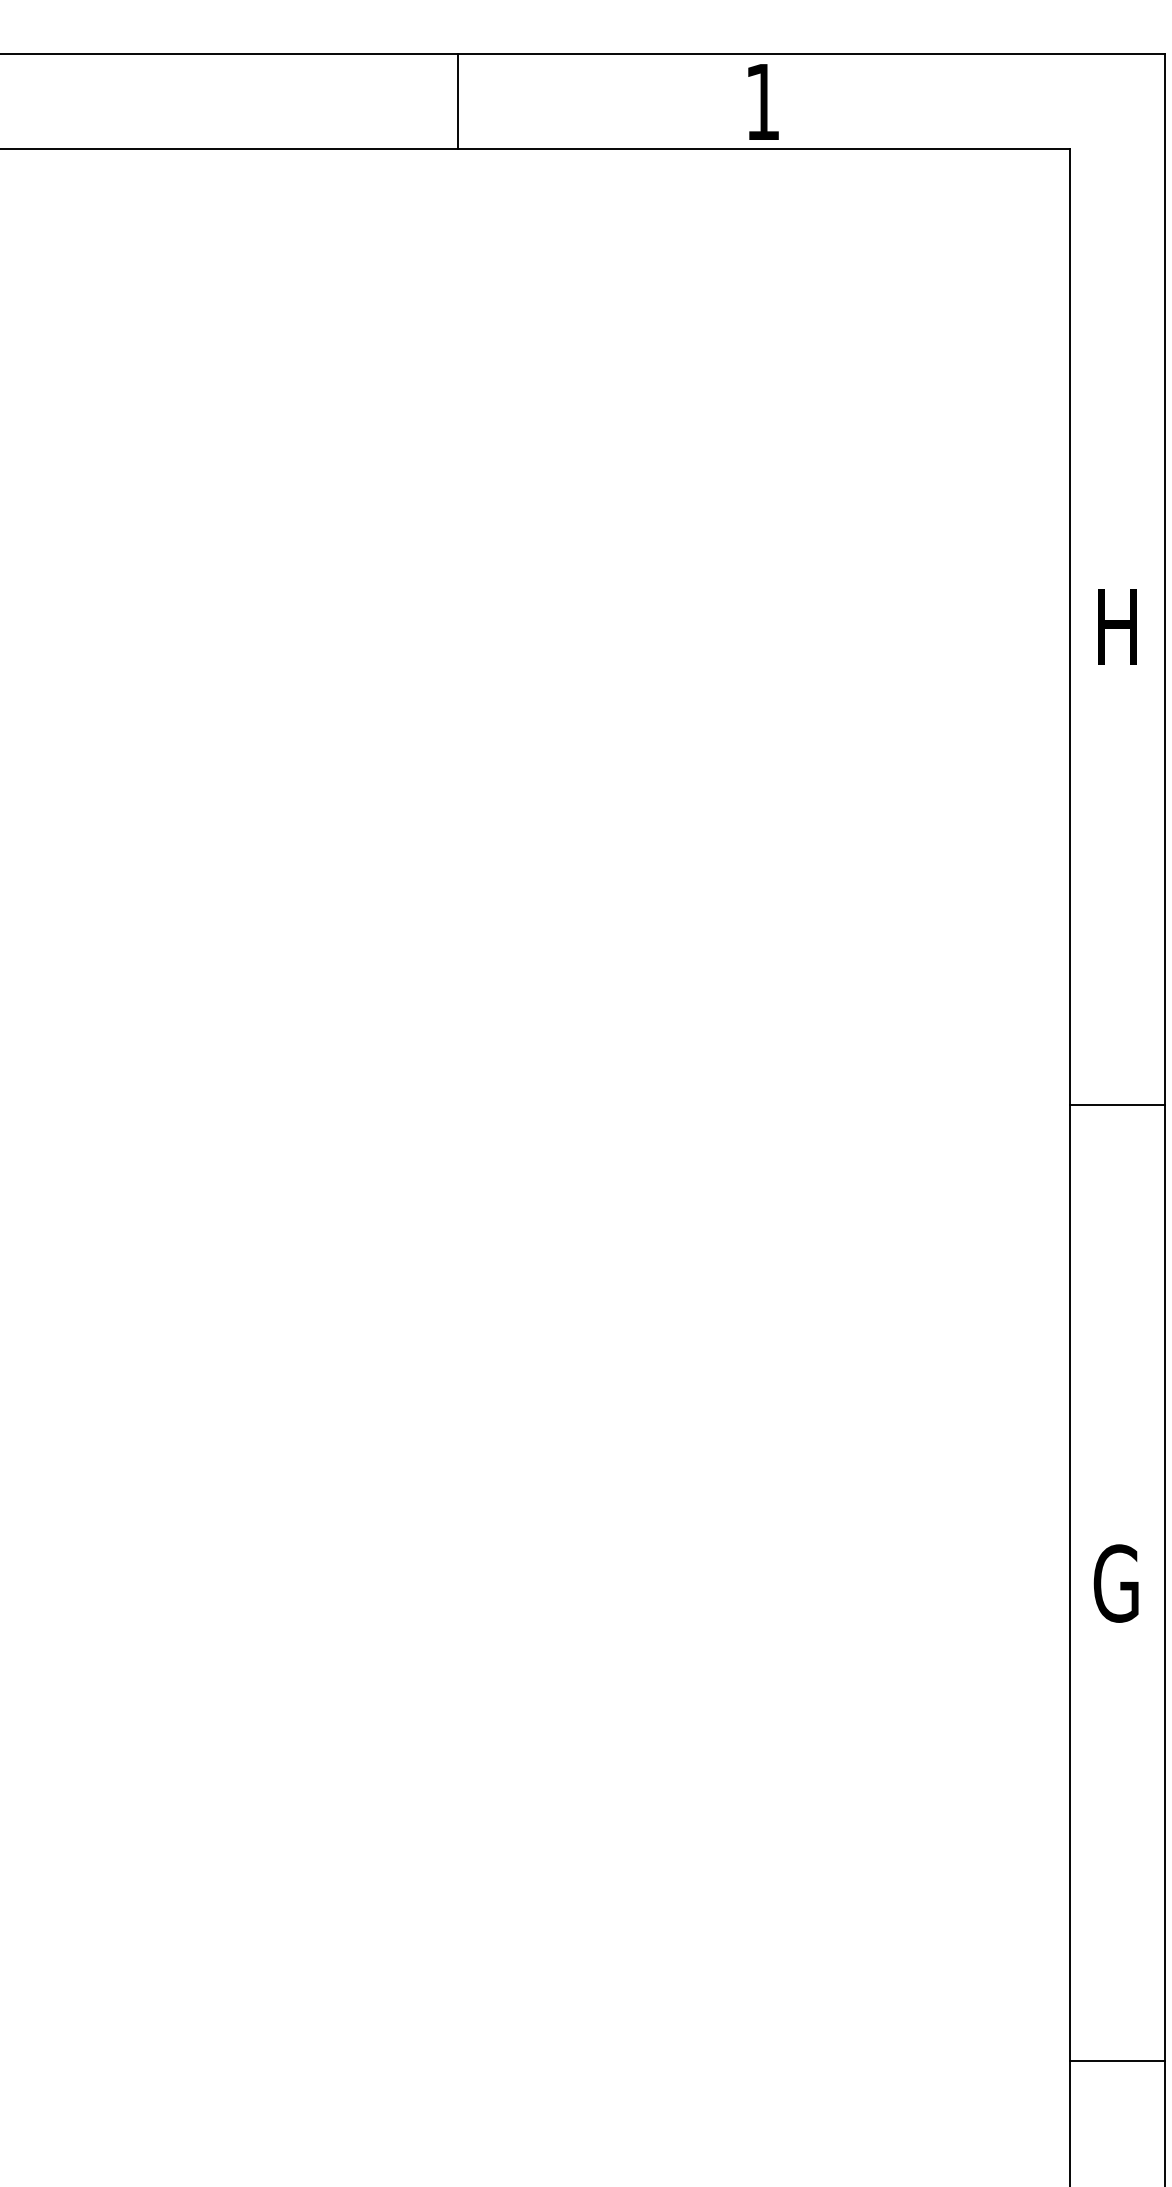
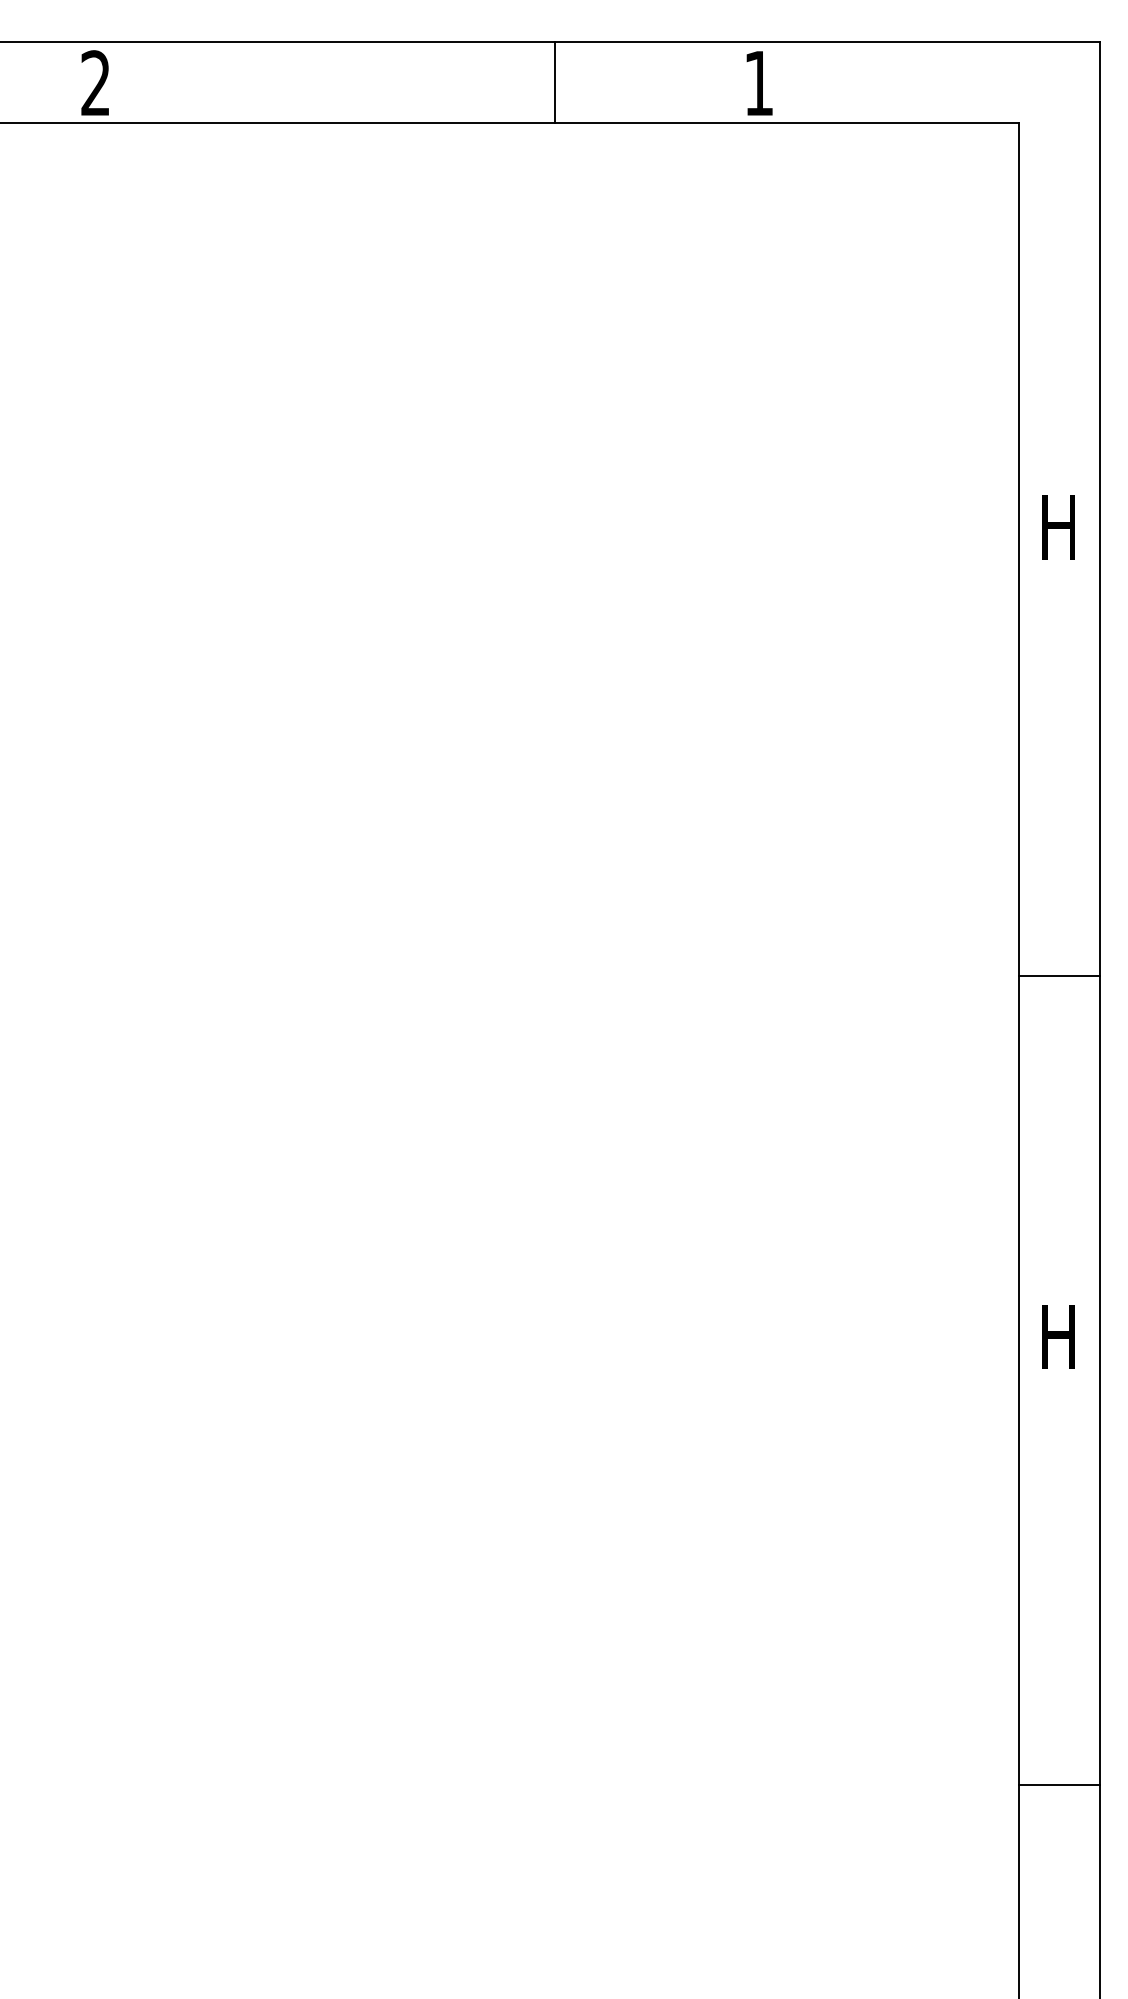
line: (457, 101) -> (554, 82), moved
line: (1116, 1105) -> (1058, 976), moved
text: (1115, 1582) -> (1057, 1336), G -> H
line: (1116, 2060) -> (1058, 1784), moved

